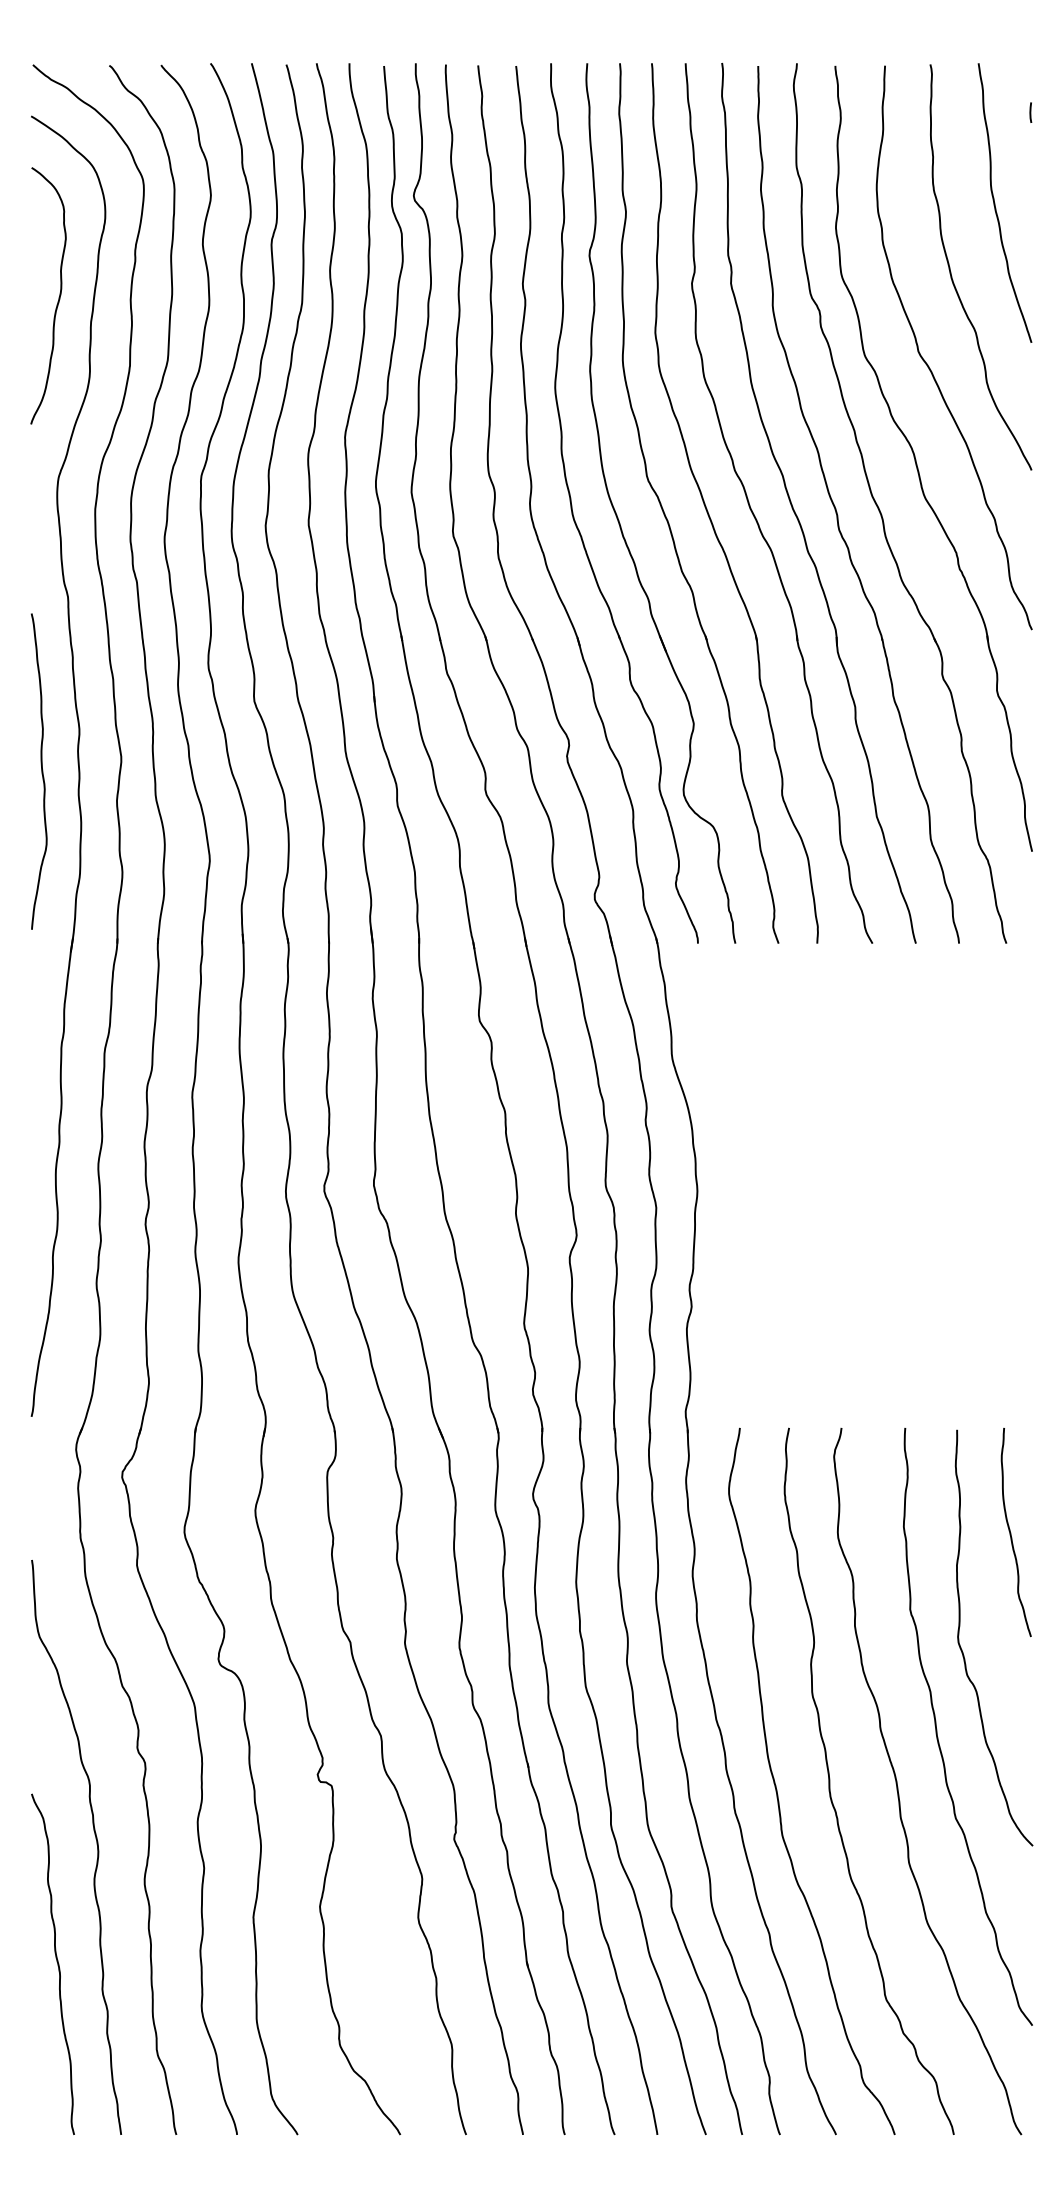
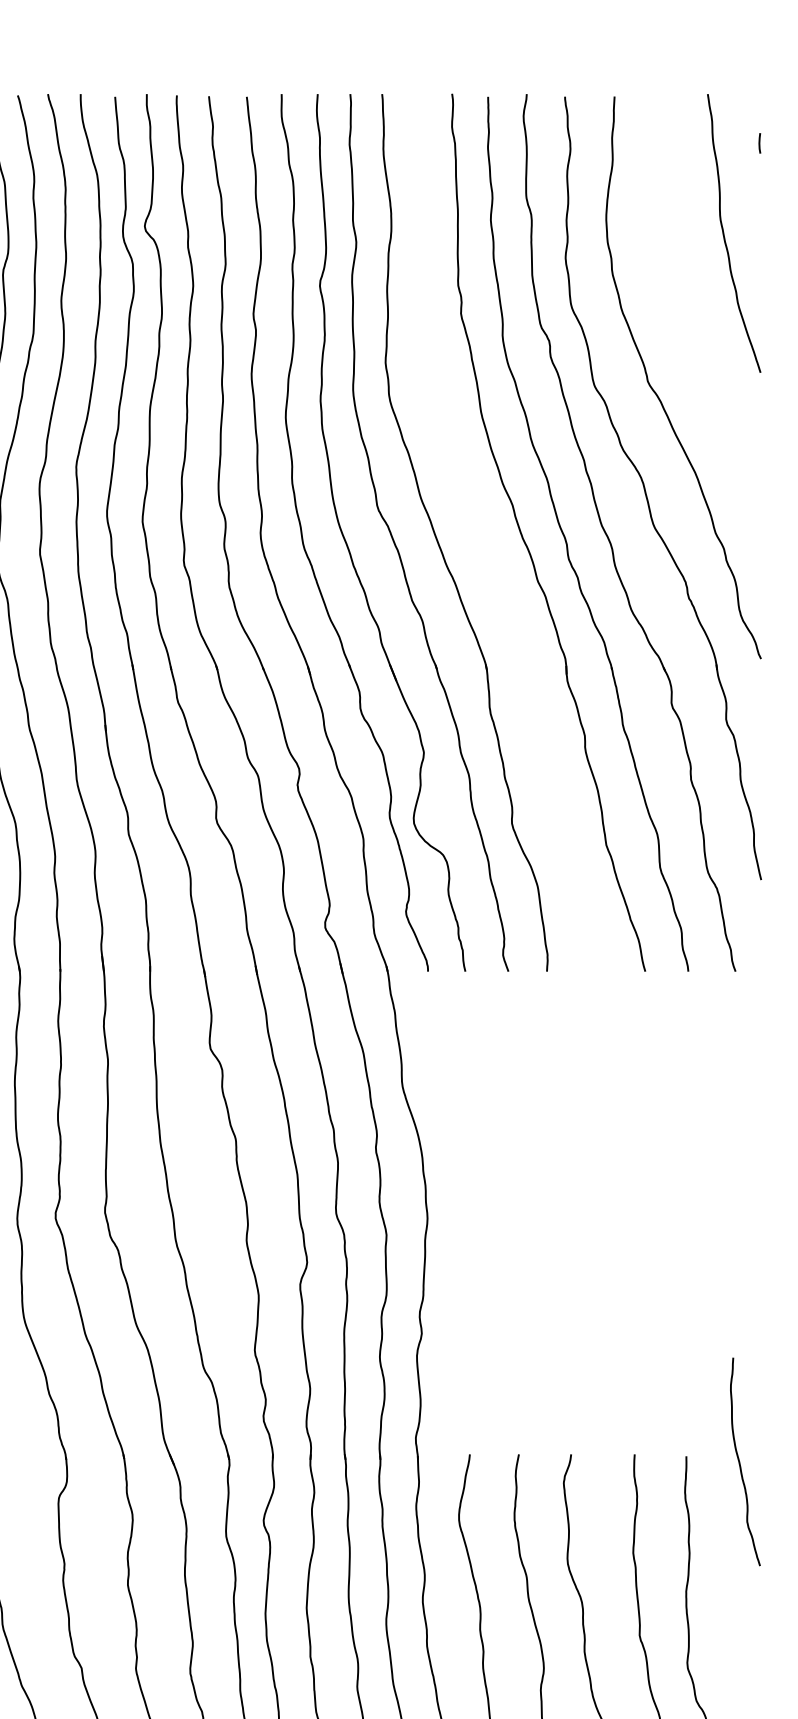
curve: (951, 271) -> (680, 301), removed
part: (754, 514) -> (484, 543), removed
curve: (1011, 1532) -> (740, 1461), moved

